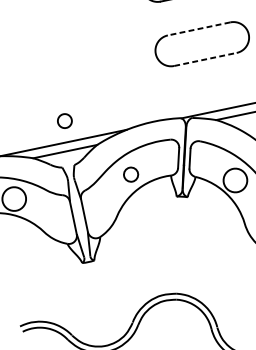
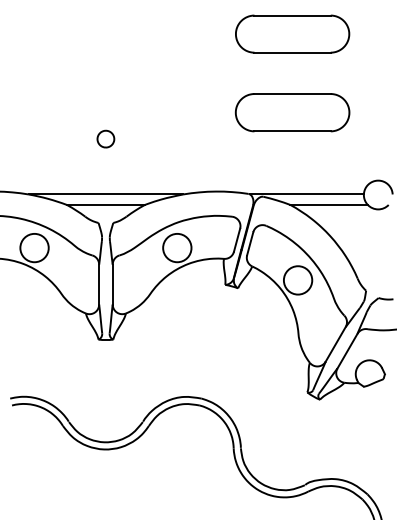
line: (199, 29) -> (292, 94), dashed -> solid
line: (206, 59) -> (293, 131), dashed -> solid
part: (64, 120) -> (105, 138), moved
circle: (131, 174) -> (177, 247), size x1.67

